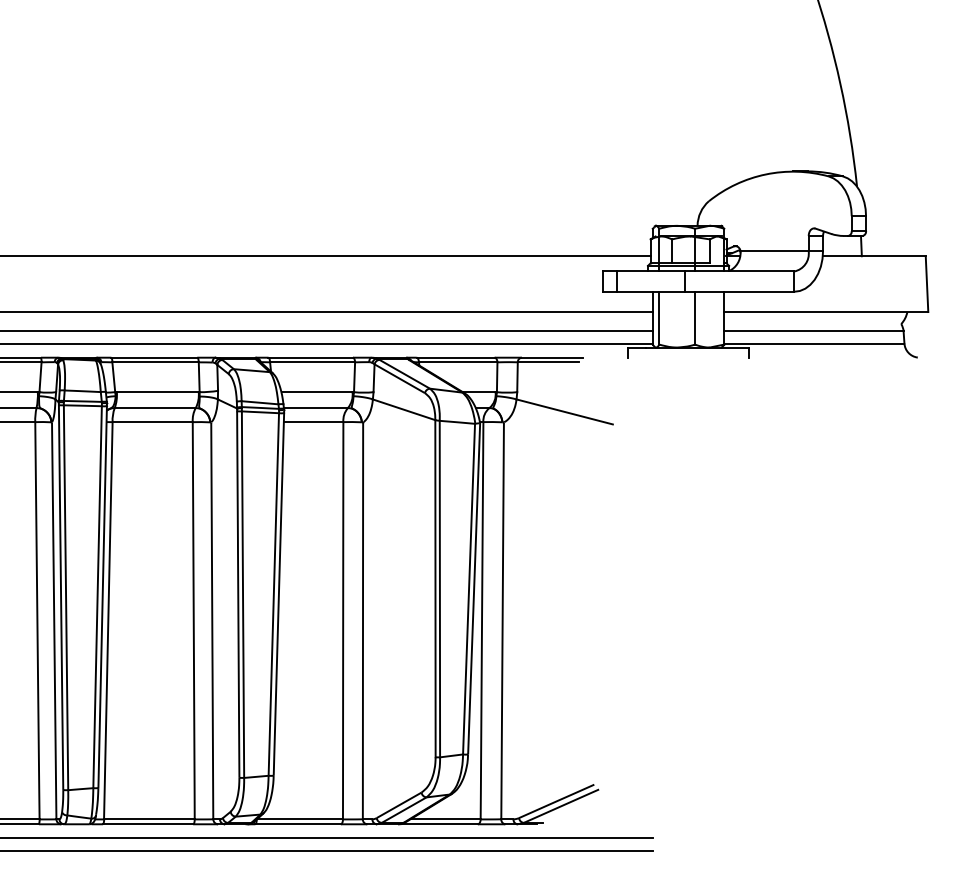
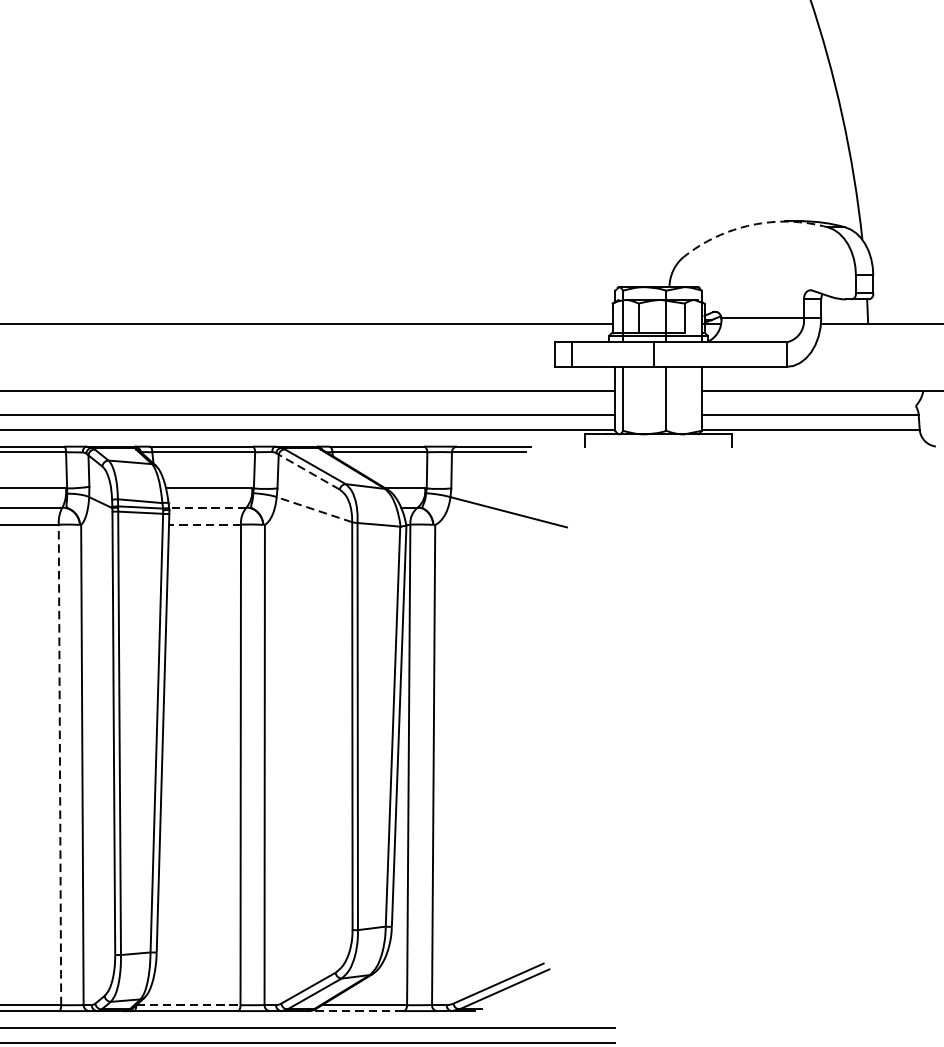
arc: (765, 174) -> (751, 225), solid -> dashed
line: (399, 378) -> (308, 471), solid -> dashed
line: (316, 408) -> (208, 508), solid -> dashed
line: (404, 409) -> (314, 509), solid -> dashed
line: (313, 422) -> (204, 525), solid -> dashed
line: (193, 621) -> (59, 765), solid -> dashed
line: (300, 819) -> (189, 1005), solid -> dashed
line: (438, 824) -> (356, 1011), solid -> dashed

